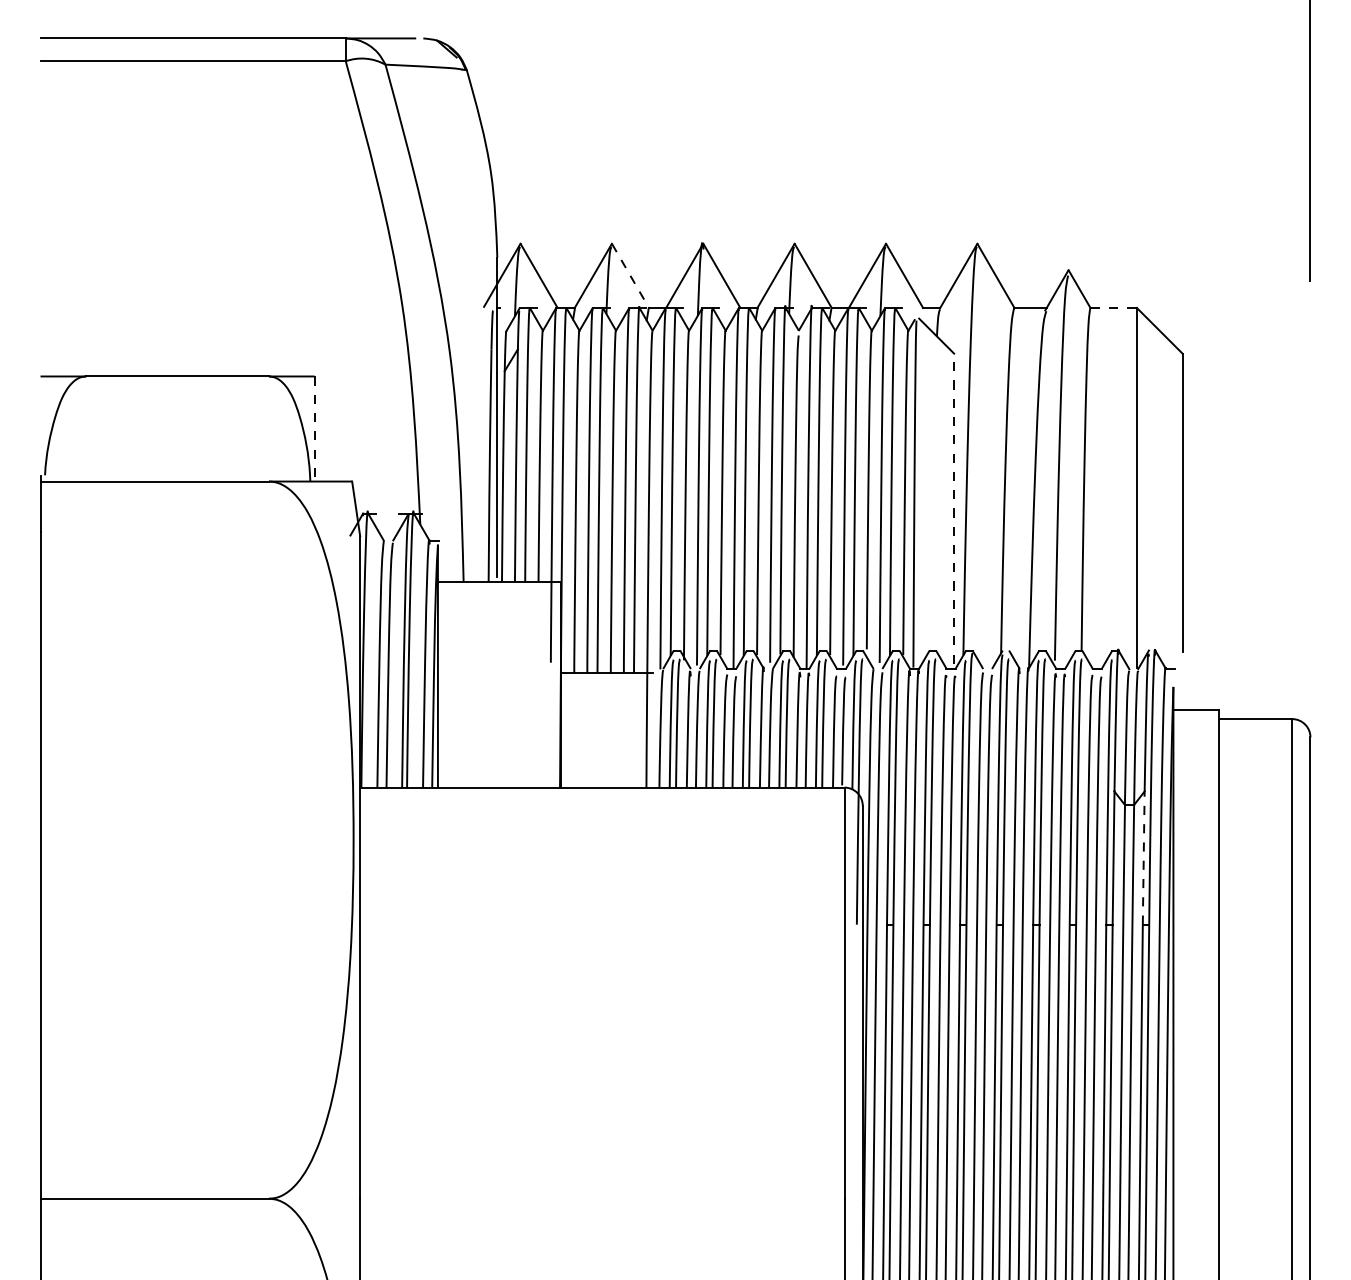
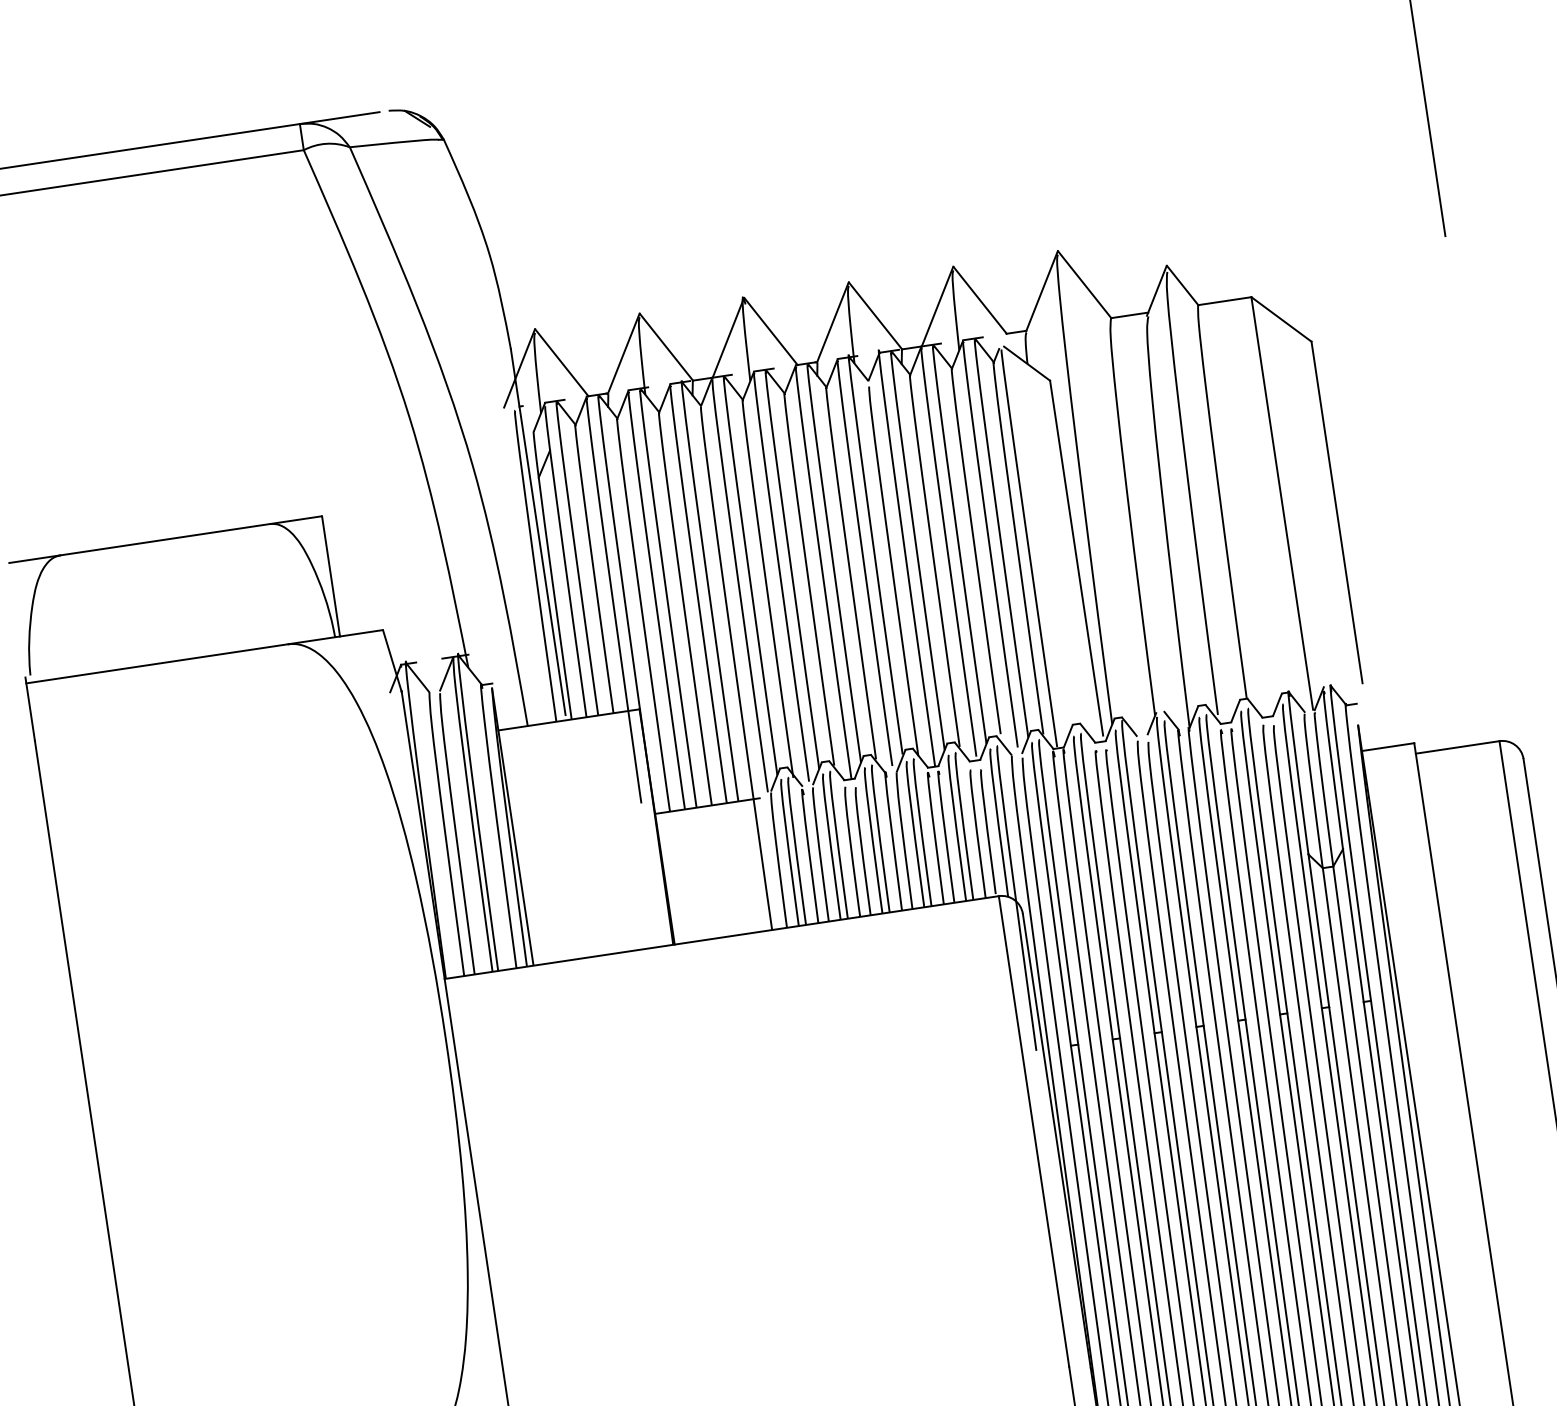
line: (630, 276) -> (666, 347), dashed -> solid
line: (1114, 307) -> (1225, 300), dashed -> solid
line: (314, 429) -> (331, 576), dashed -> solid
line: (954, 508) -> (1076, 557), dashed -> solid
line: (1143, 858) -> (1353, 926), dashed -> solid

